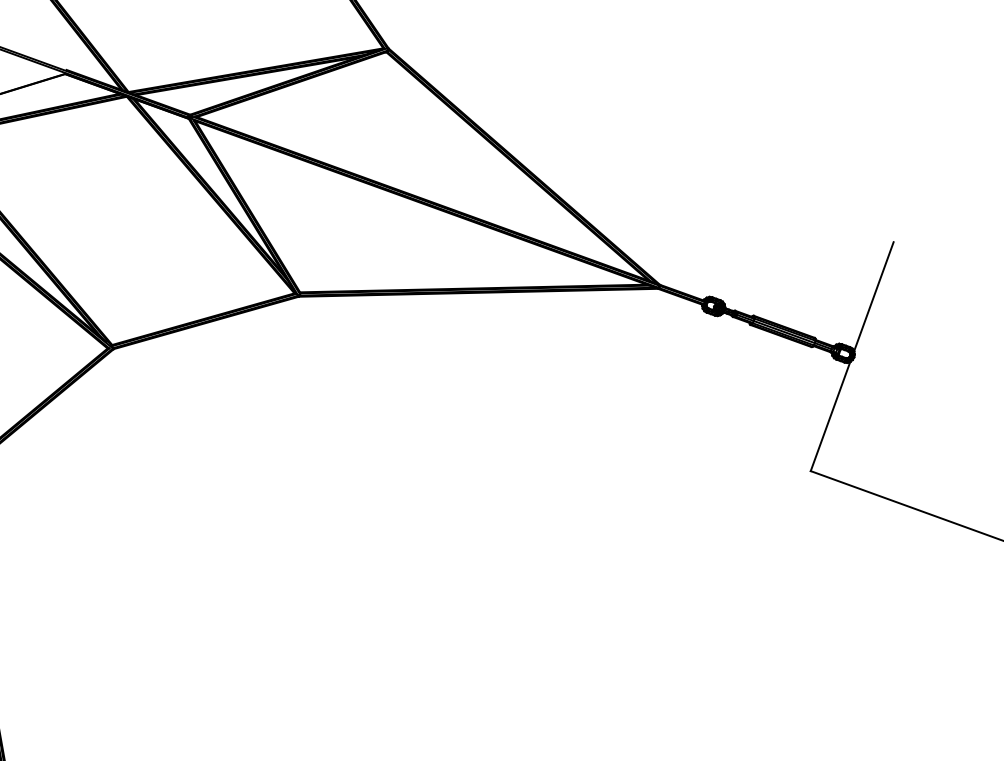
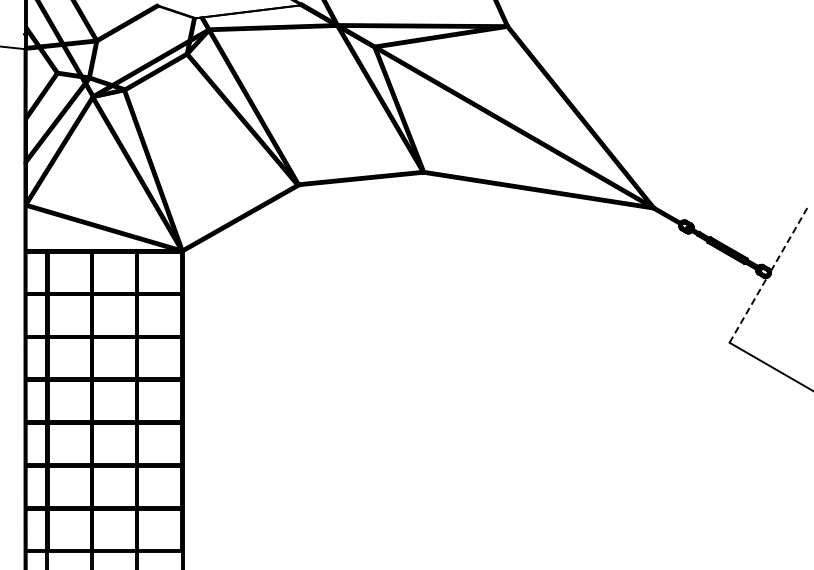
line: (873, 296) -> (789, 238), solid -> dashed
line: (830, 415) -> (748, 309), solid -> dashed

